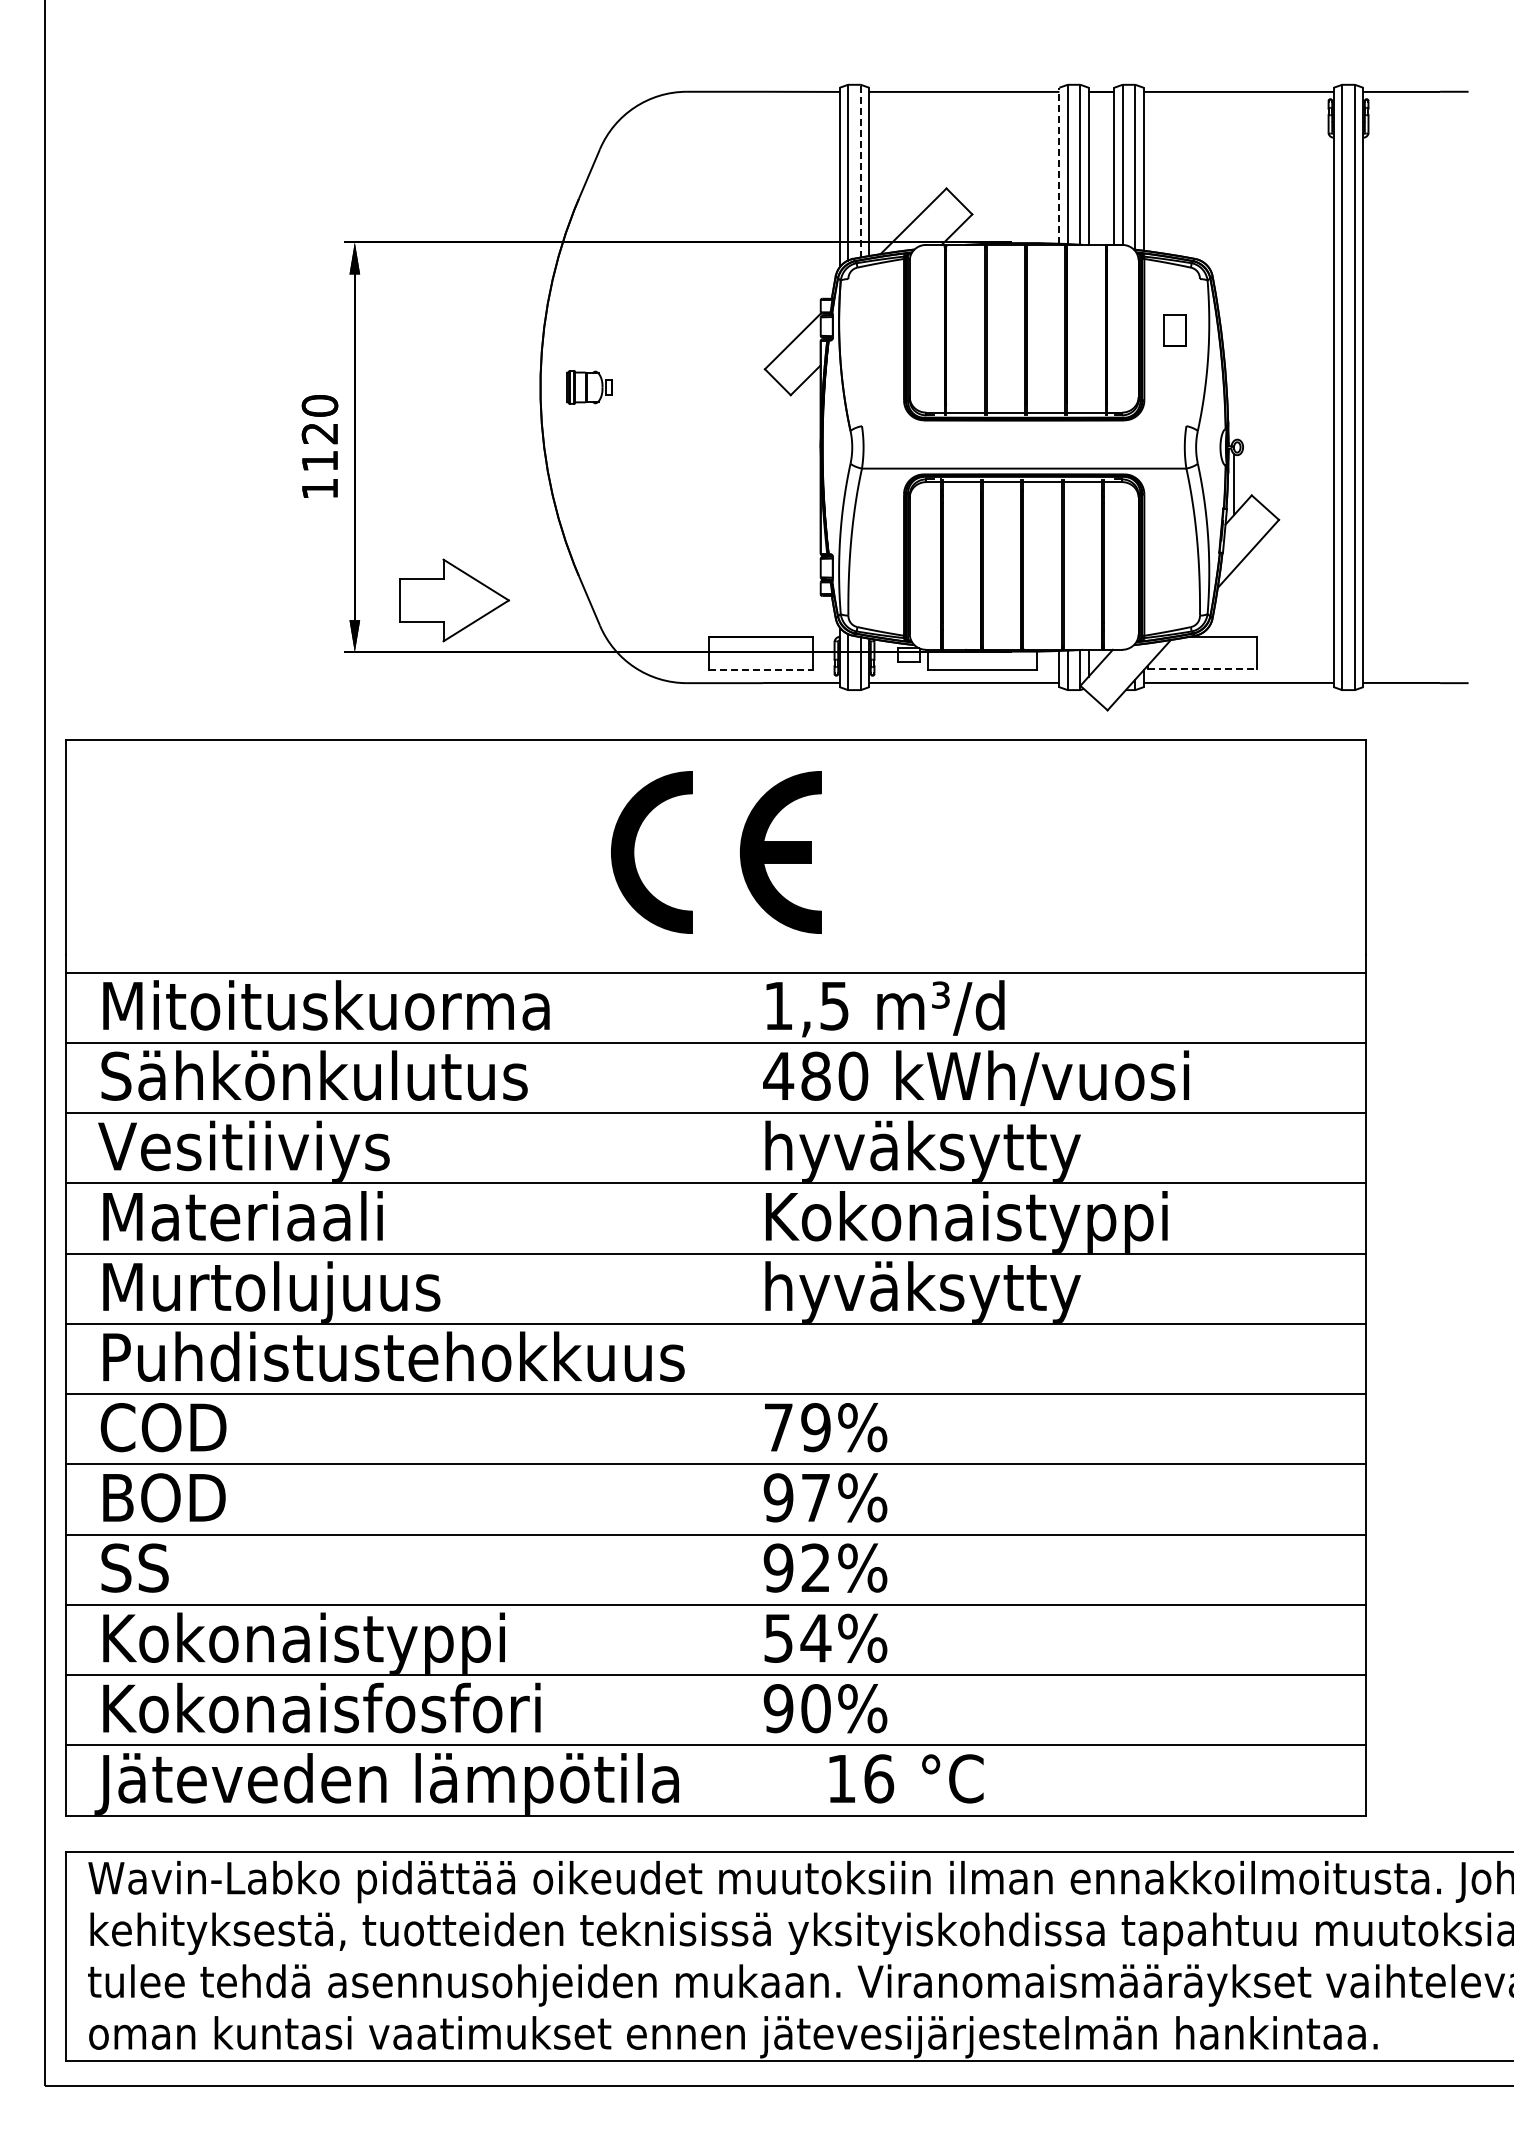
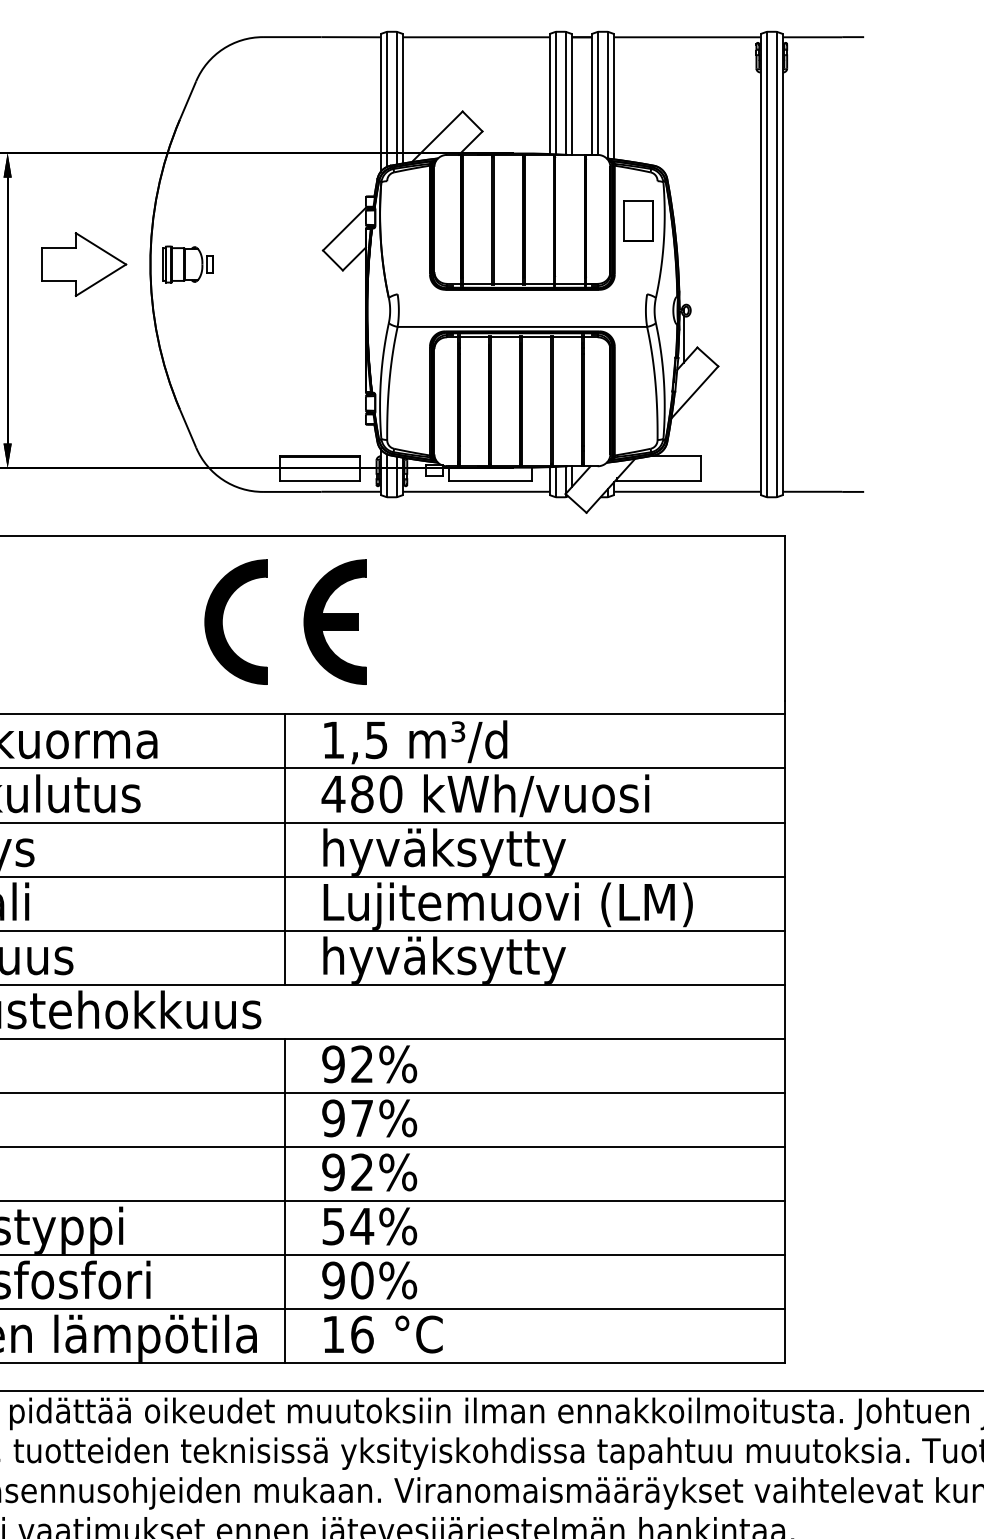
line: (1059, 165) -> (549, 93), dashed -> solid
line: (860, 170) -> (396, 97), dashed -> solid
part: (1174, 330) -> (637, 220), size x1.67
part: (589, 387) -> (188, 264), size x1.43
part: (454, 600) -> (84, 264), moved
line: (761, 669) -> (320, 481), dashed -> solid
line: (1202, 669) -> (659, 481), dashed -> solid
line: (715, 1147) -> (285, 849), added
text: (1008, 1221) -> (510, 905), Kokonaistyppi -> Lujitemuovi (LM)
text: (796, 1427) -> (347, 1064), 79% -> 92%
line: (715, 1604) -> (285, 1200), added
text: (906, 1778) -> (383, 1334), moved

